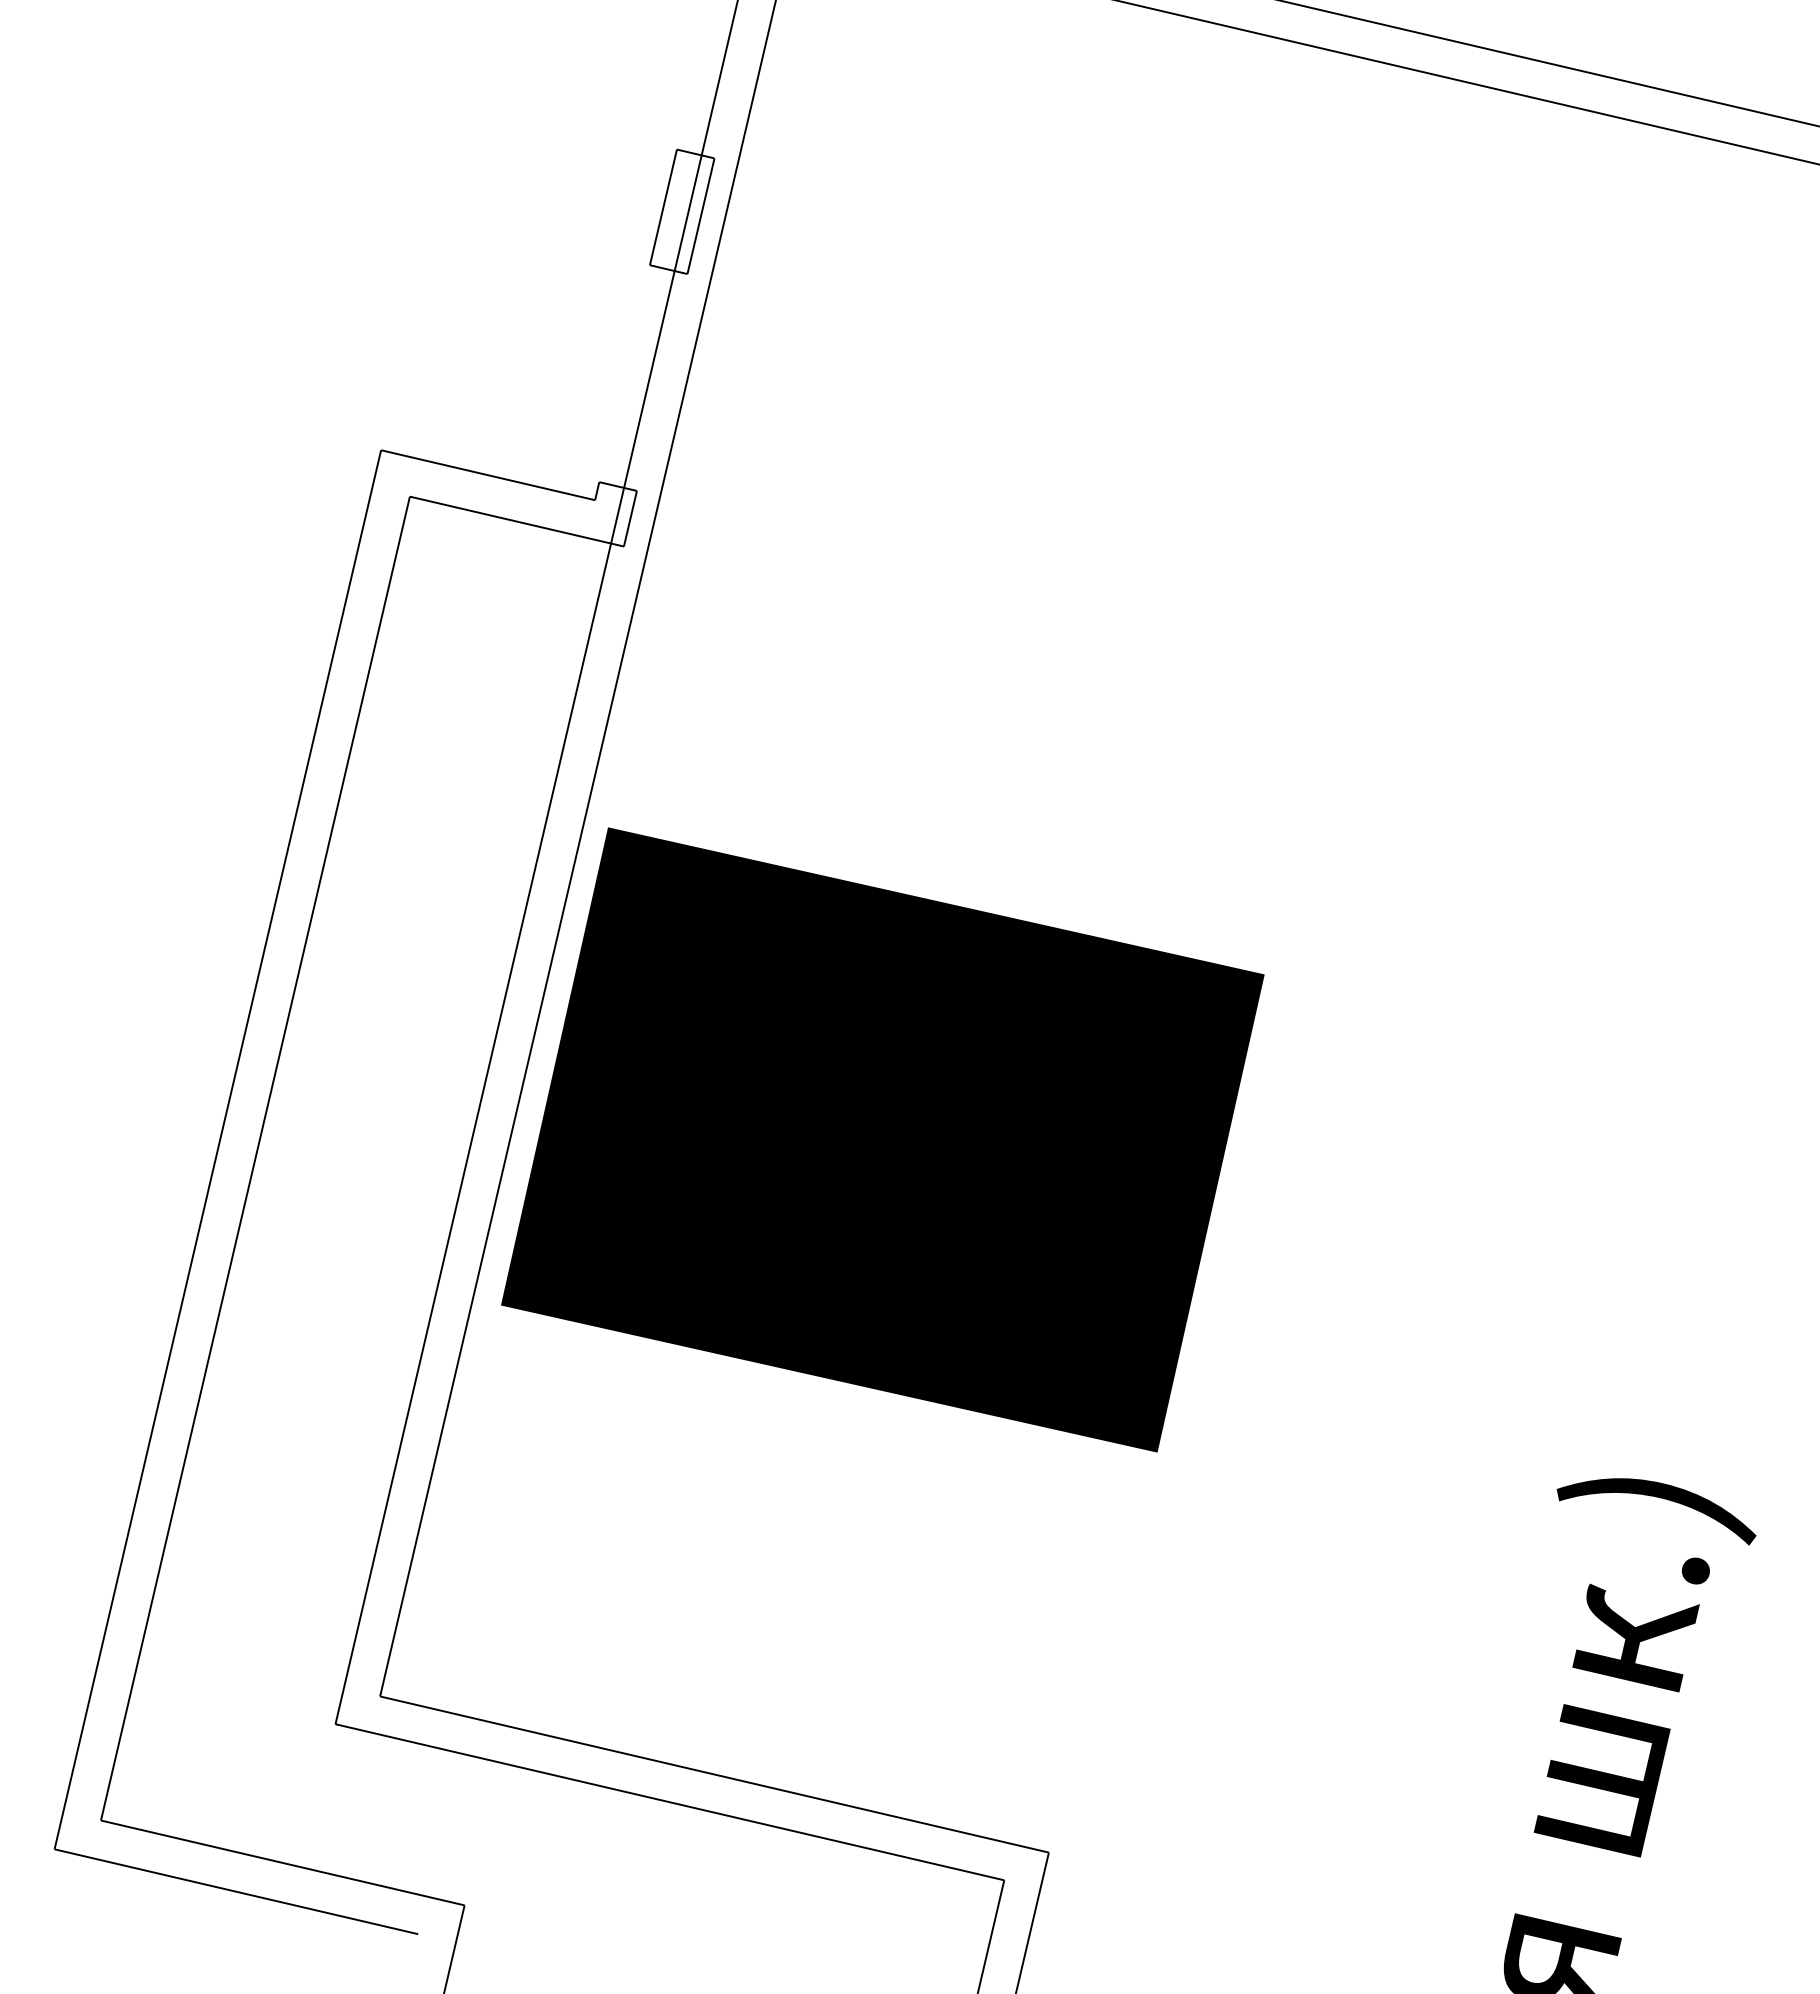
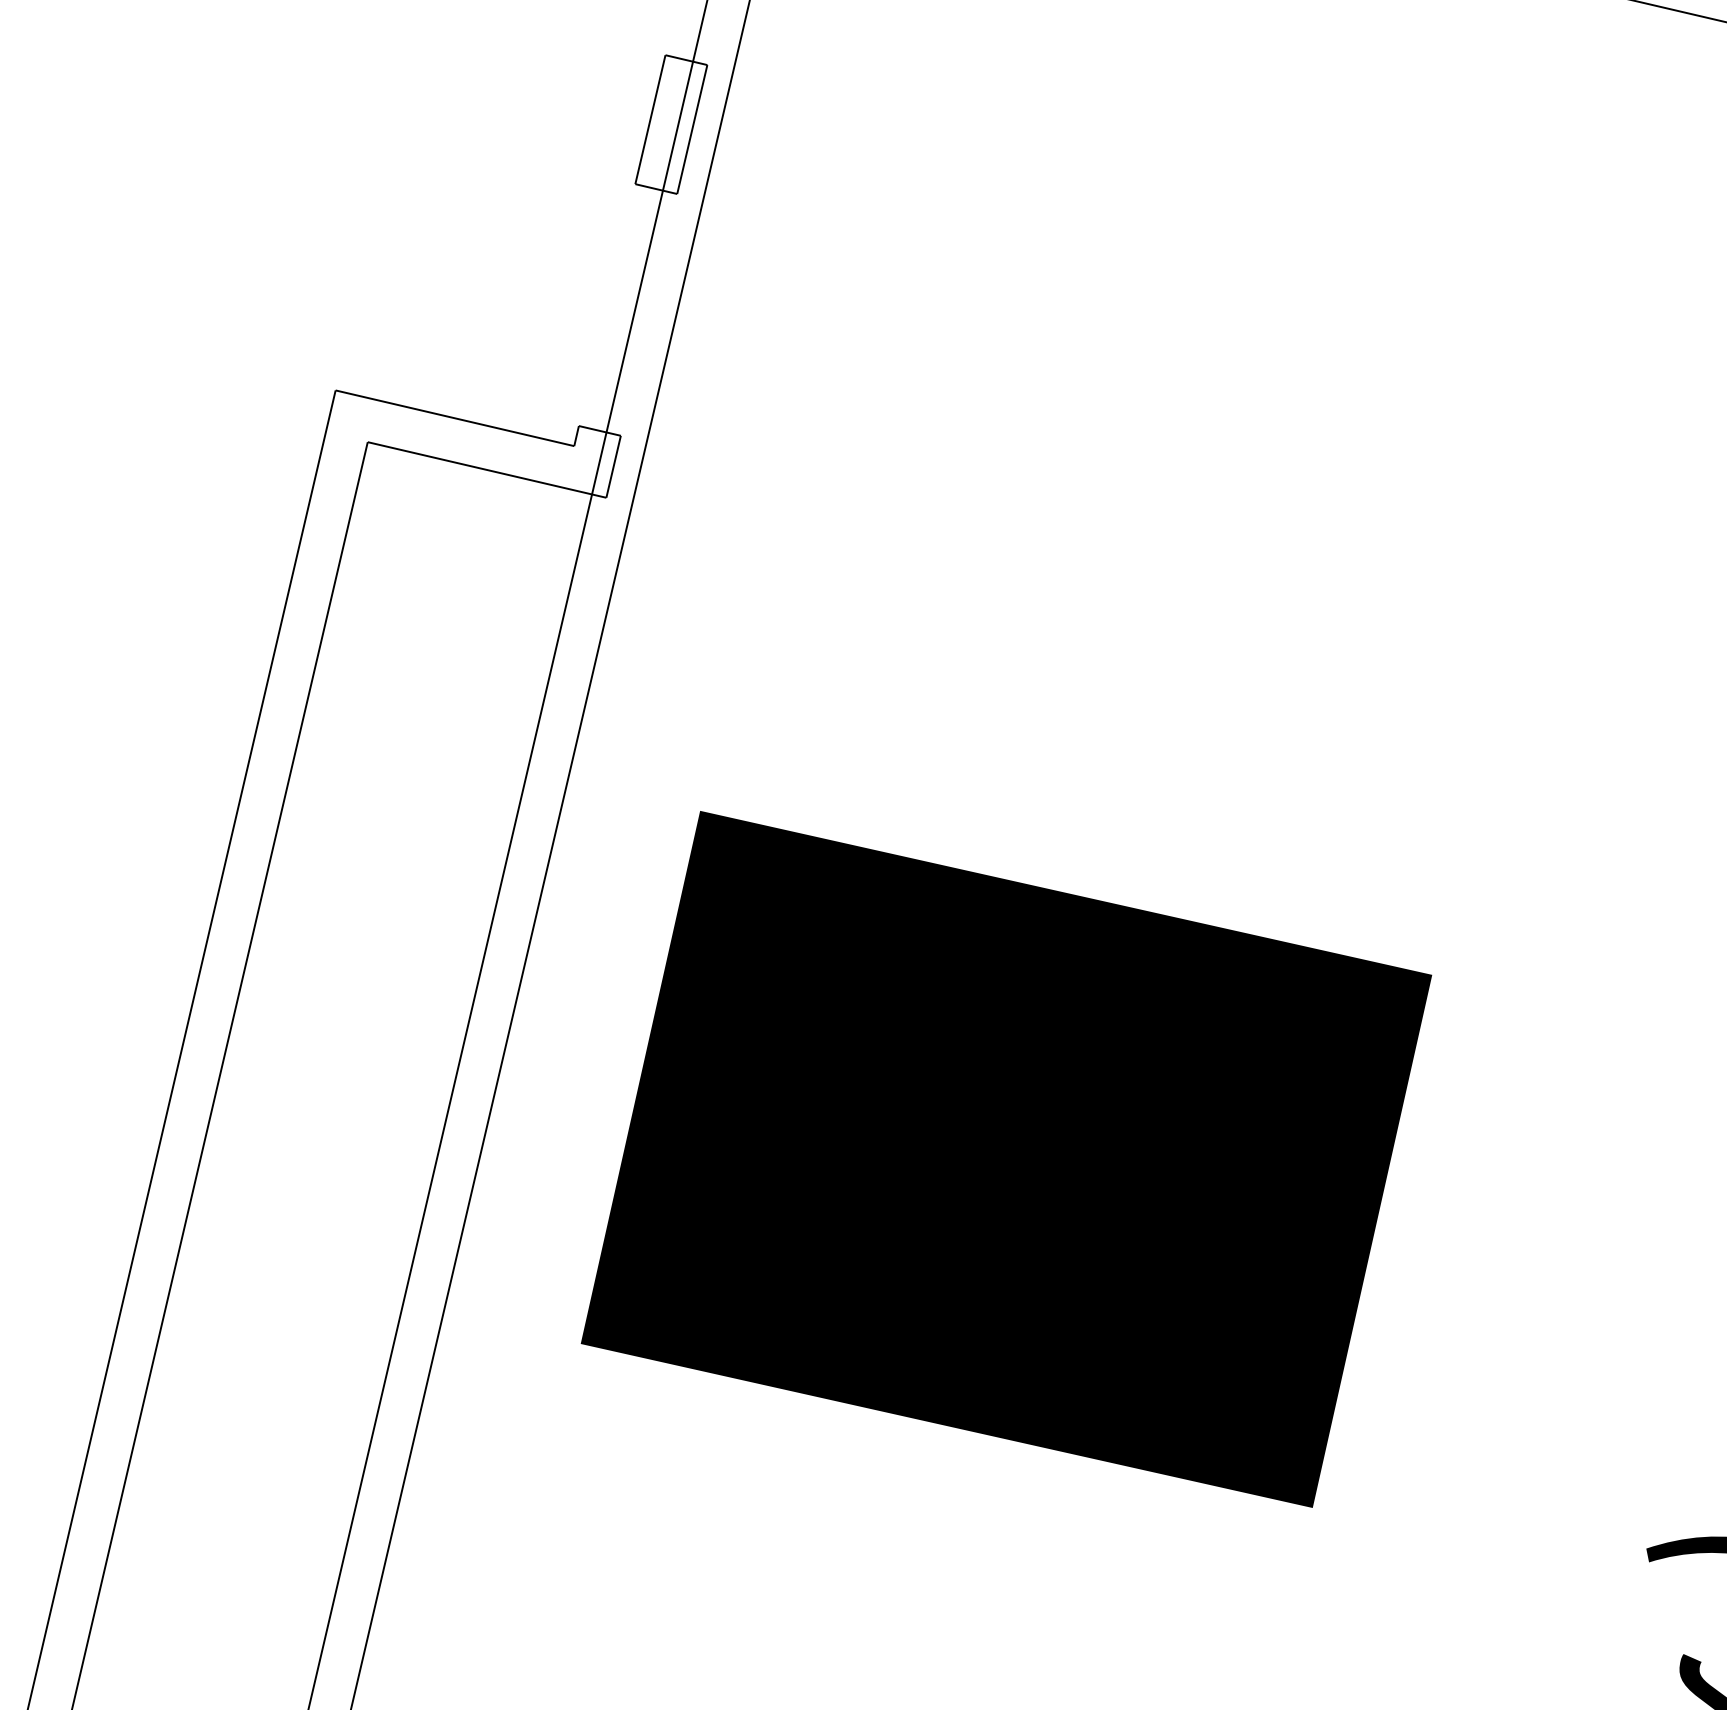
part: (882, 1139) -> (1006, 1158), moved

